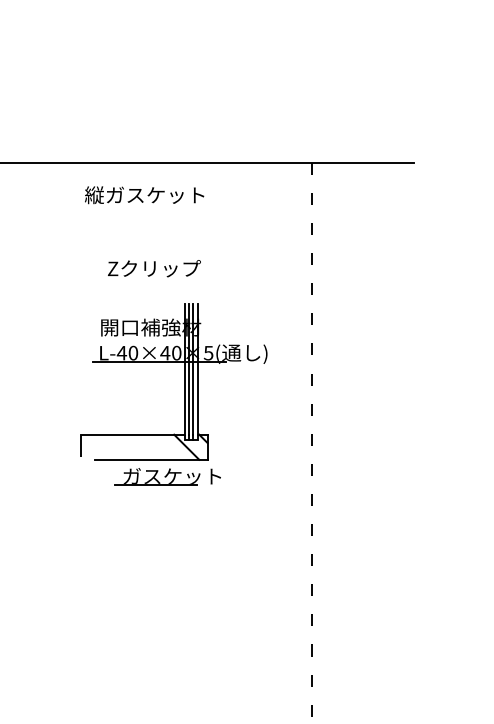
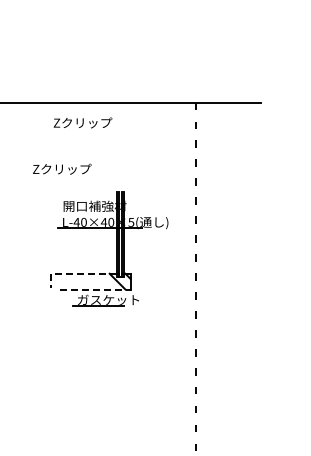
text: (143, 194) -> (90, 122), 縦ガスケット -> Zクリップ
text: (154, 267) -> (62, 168), moved
line: (119, 434) -> (75, 273), solid -> dashed
line: (151, 459) -> (95, 289), solid -> dashed

